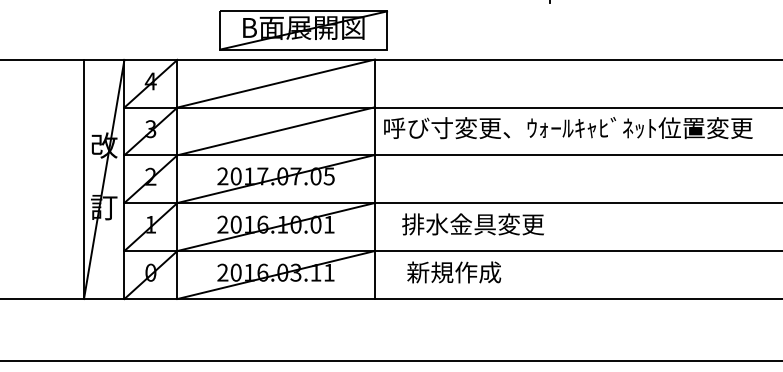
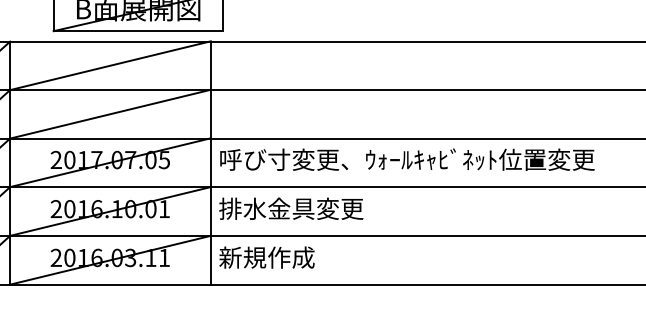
text: (568, 128) -> (407, 160), moved
text: (472, 224) -> (290, 208), moved
text: (454, 272) -> (267, 257), moved

